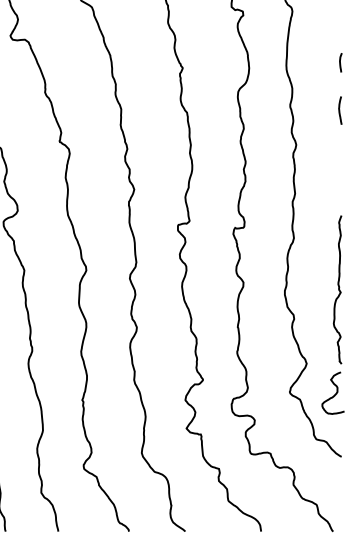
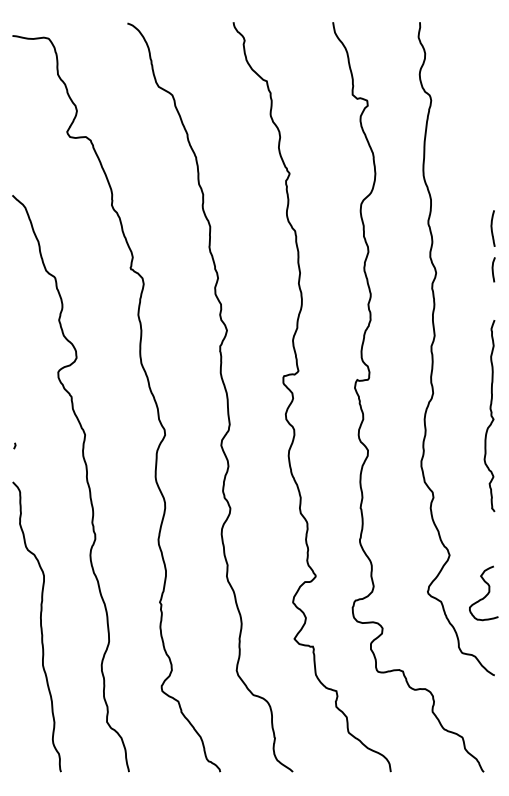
curve: (340, 62) -> (493, 269), moved
curve: (338, 290) -> (490, 416), moved

